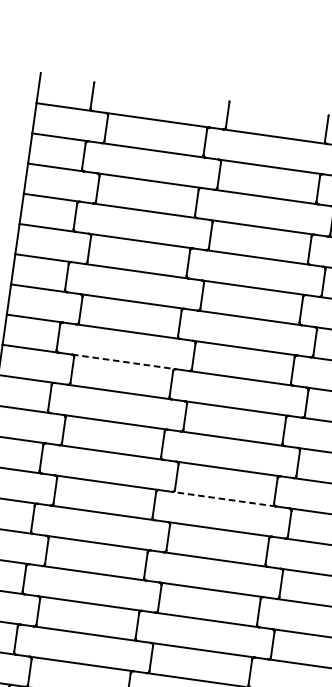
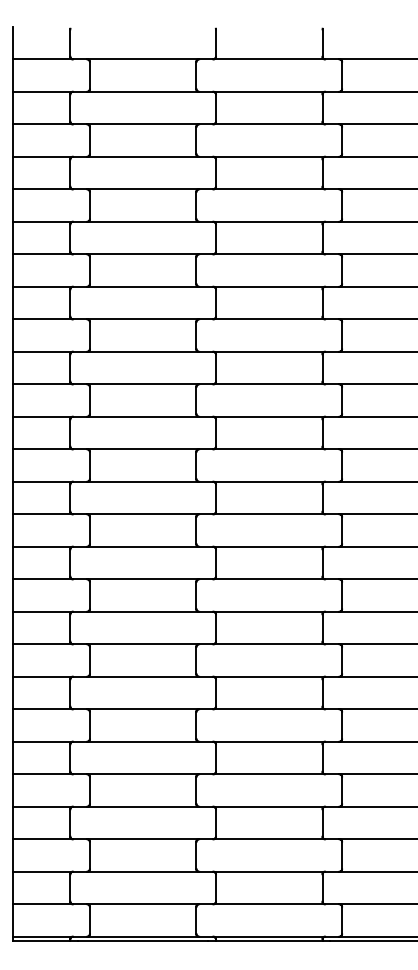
line: (124, 362) -> (143, 319), dashed -> solid
line: (224, 499) -> (269, 449), dashed -> solid

